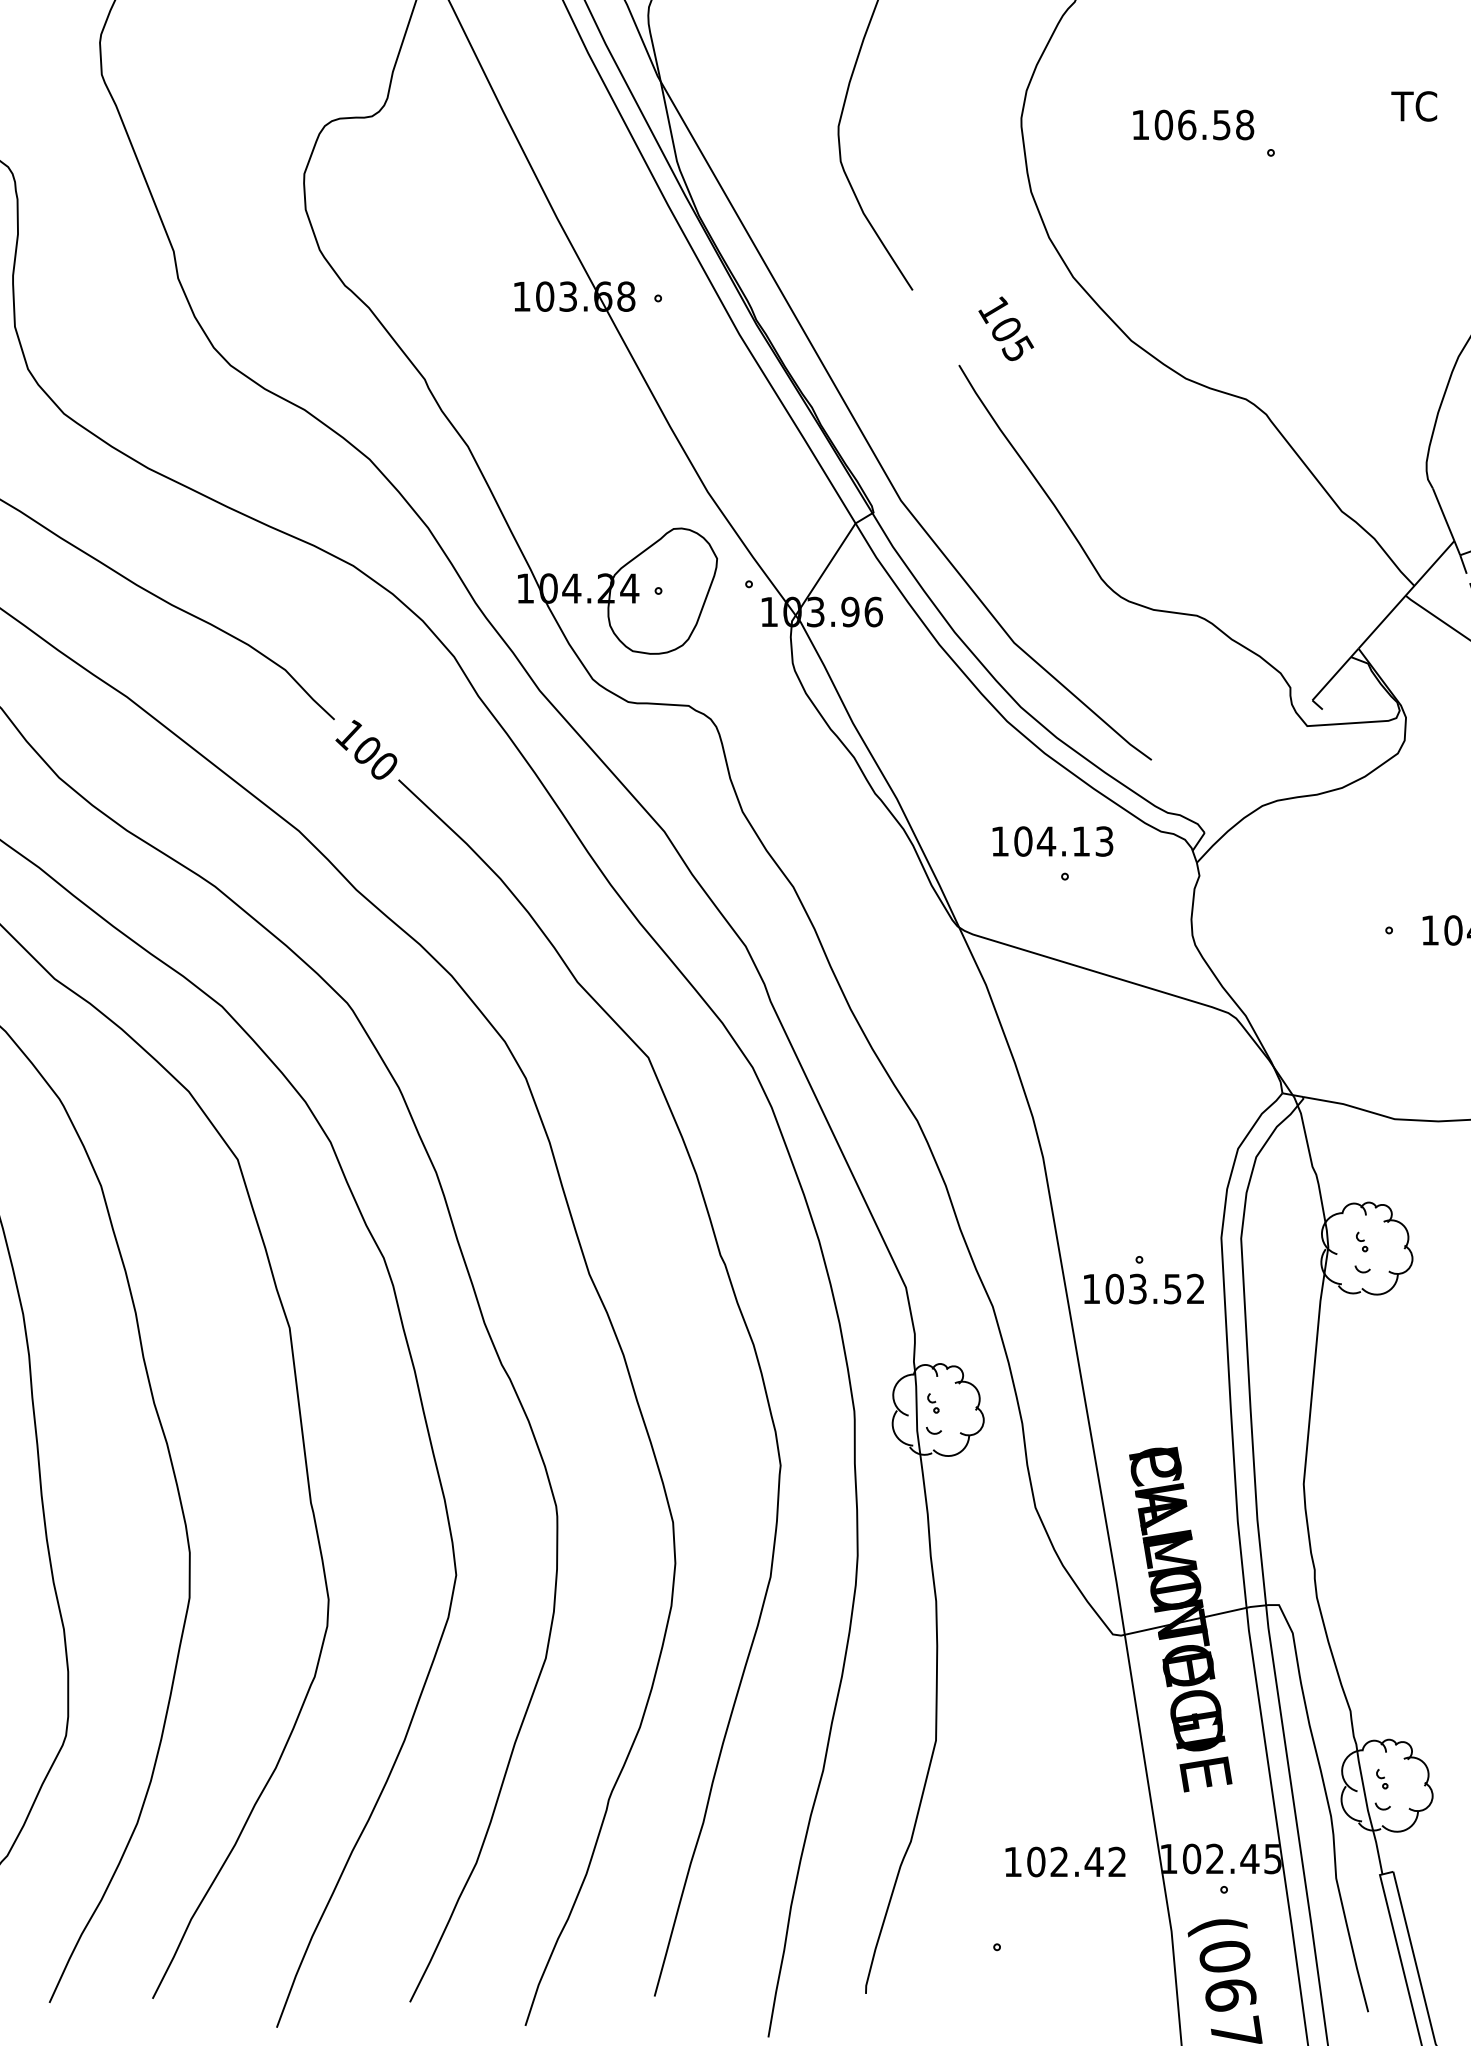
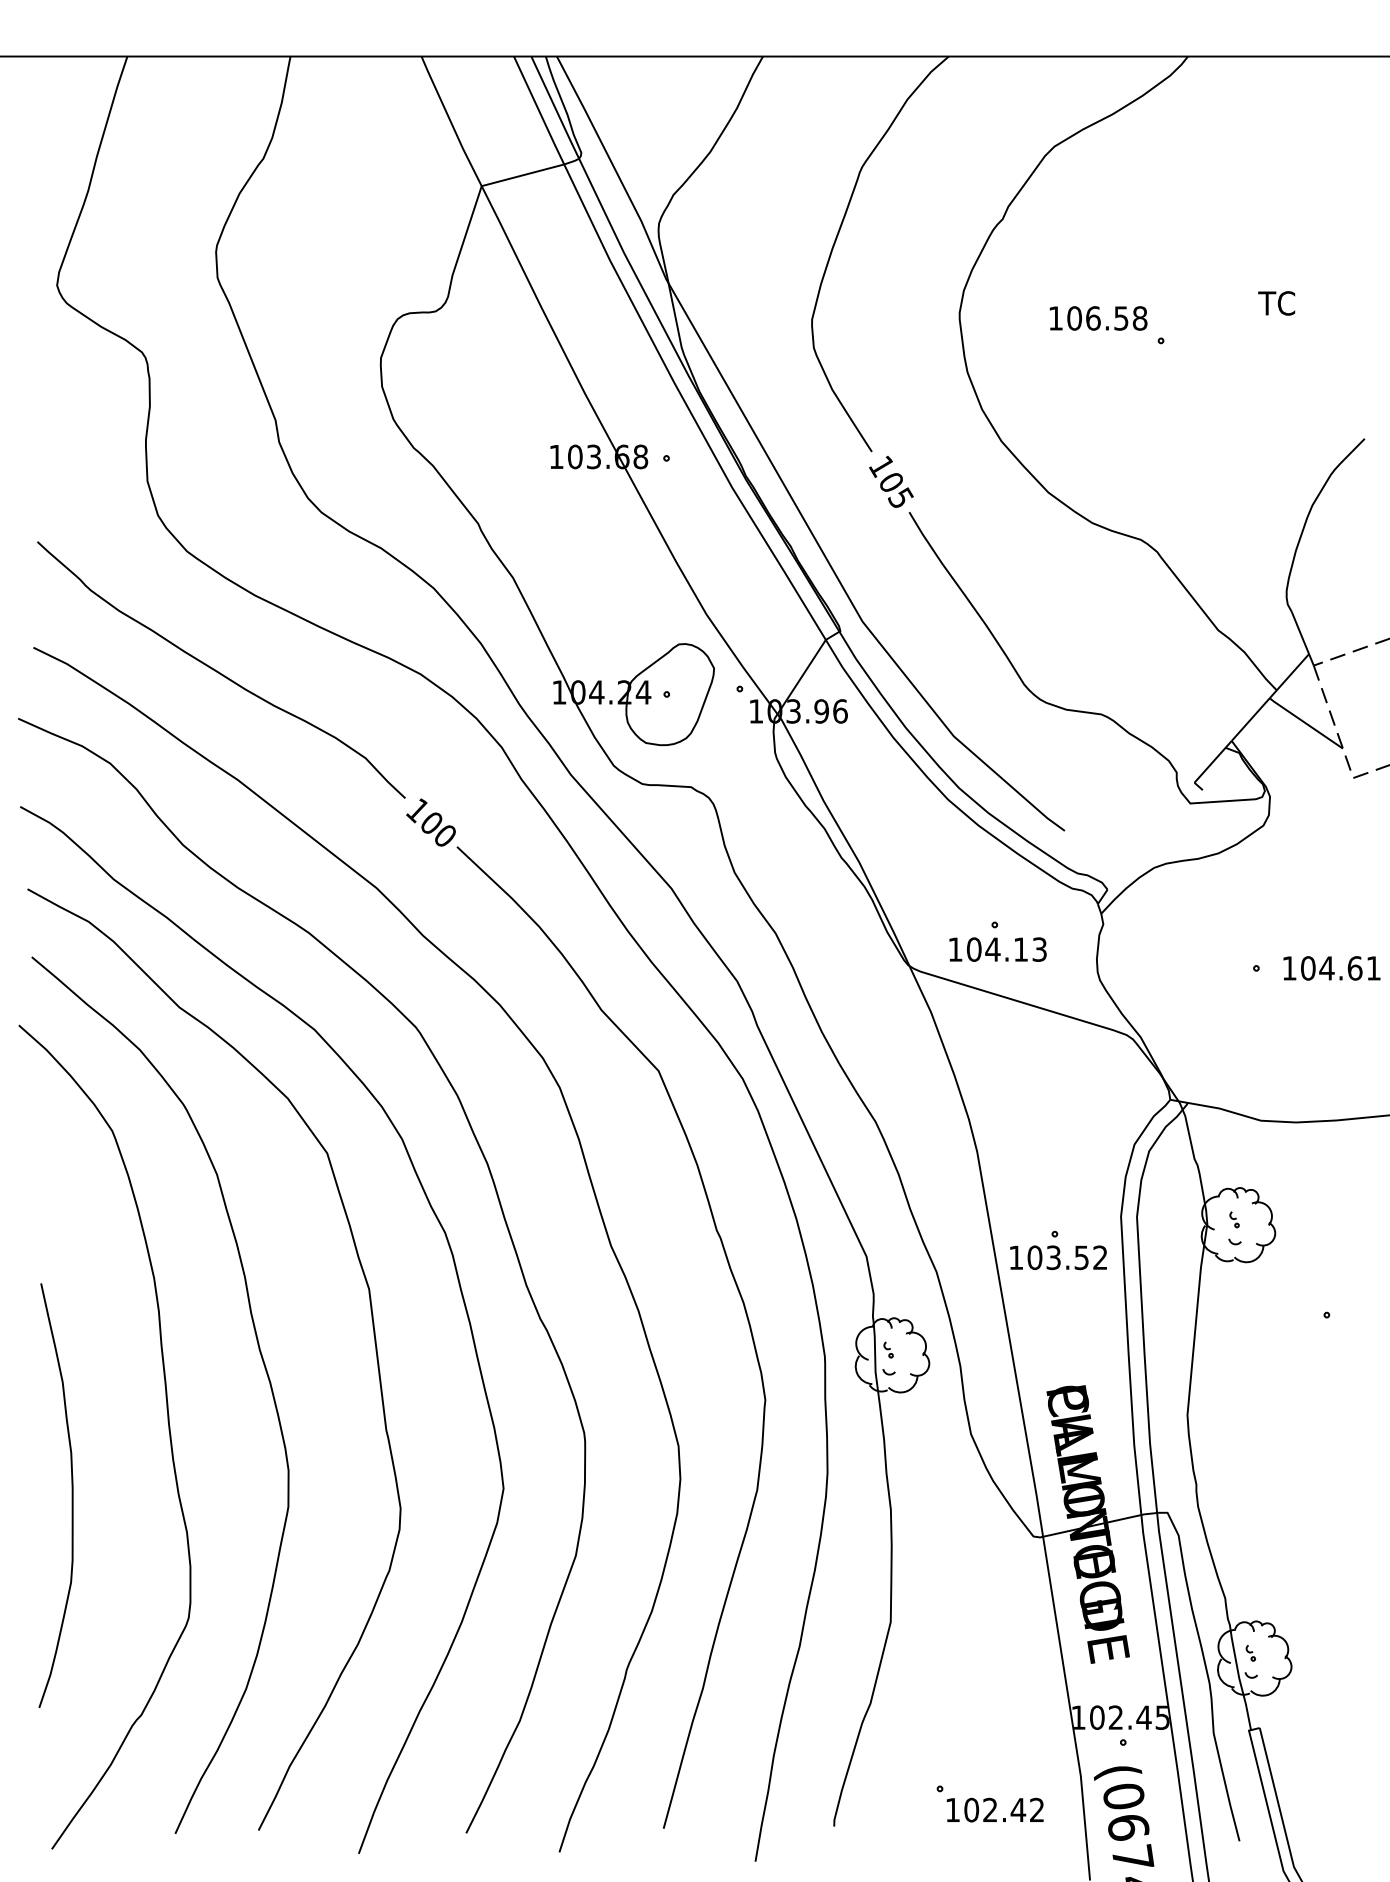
text: (1006, 328) -> (891, 481), moved
text: (1052, 841) -> (997, 949), moved
text: (1065, 1861) -> (995, 1809), moved

